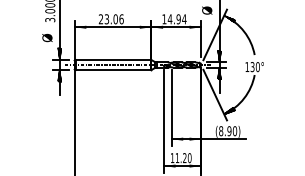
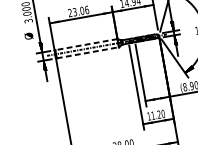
line: (113, 60) -> (86, 45), solid -> dashed
line: (113, 70) -> (87, 53), solid -> dashed

